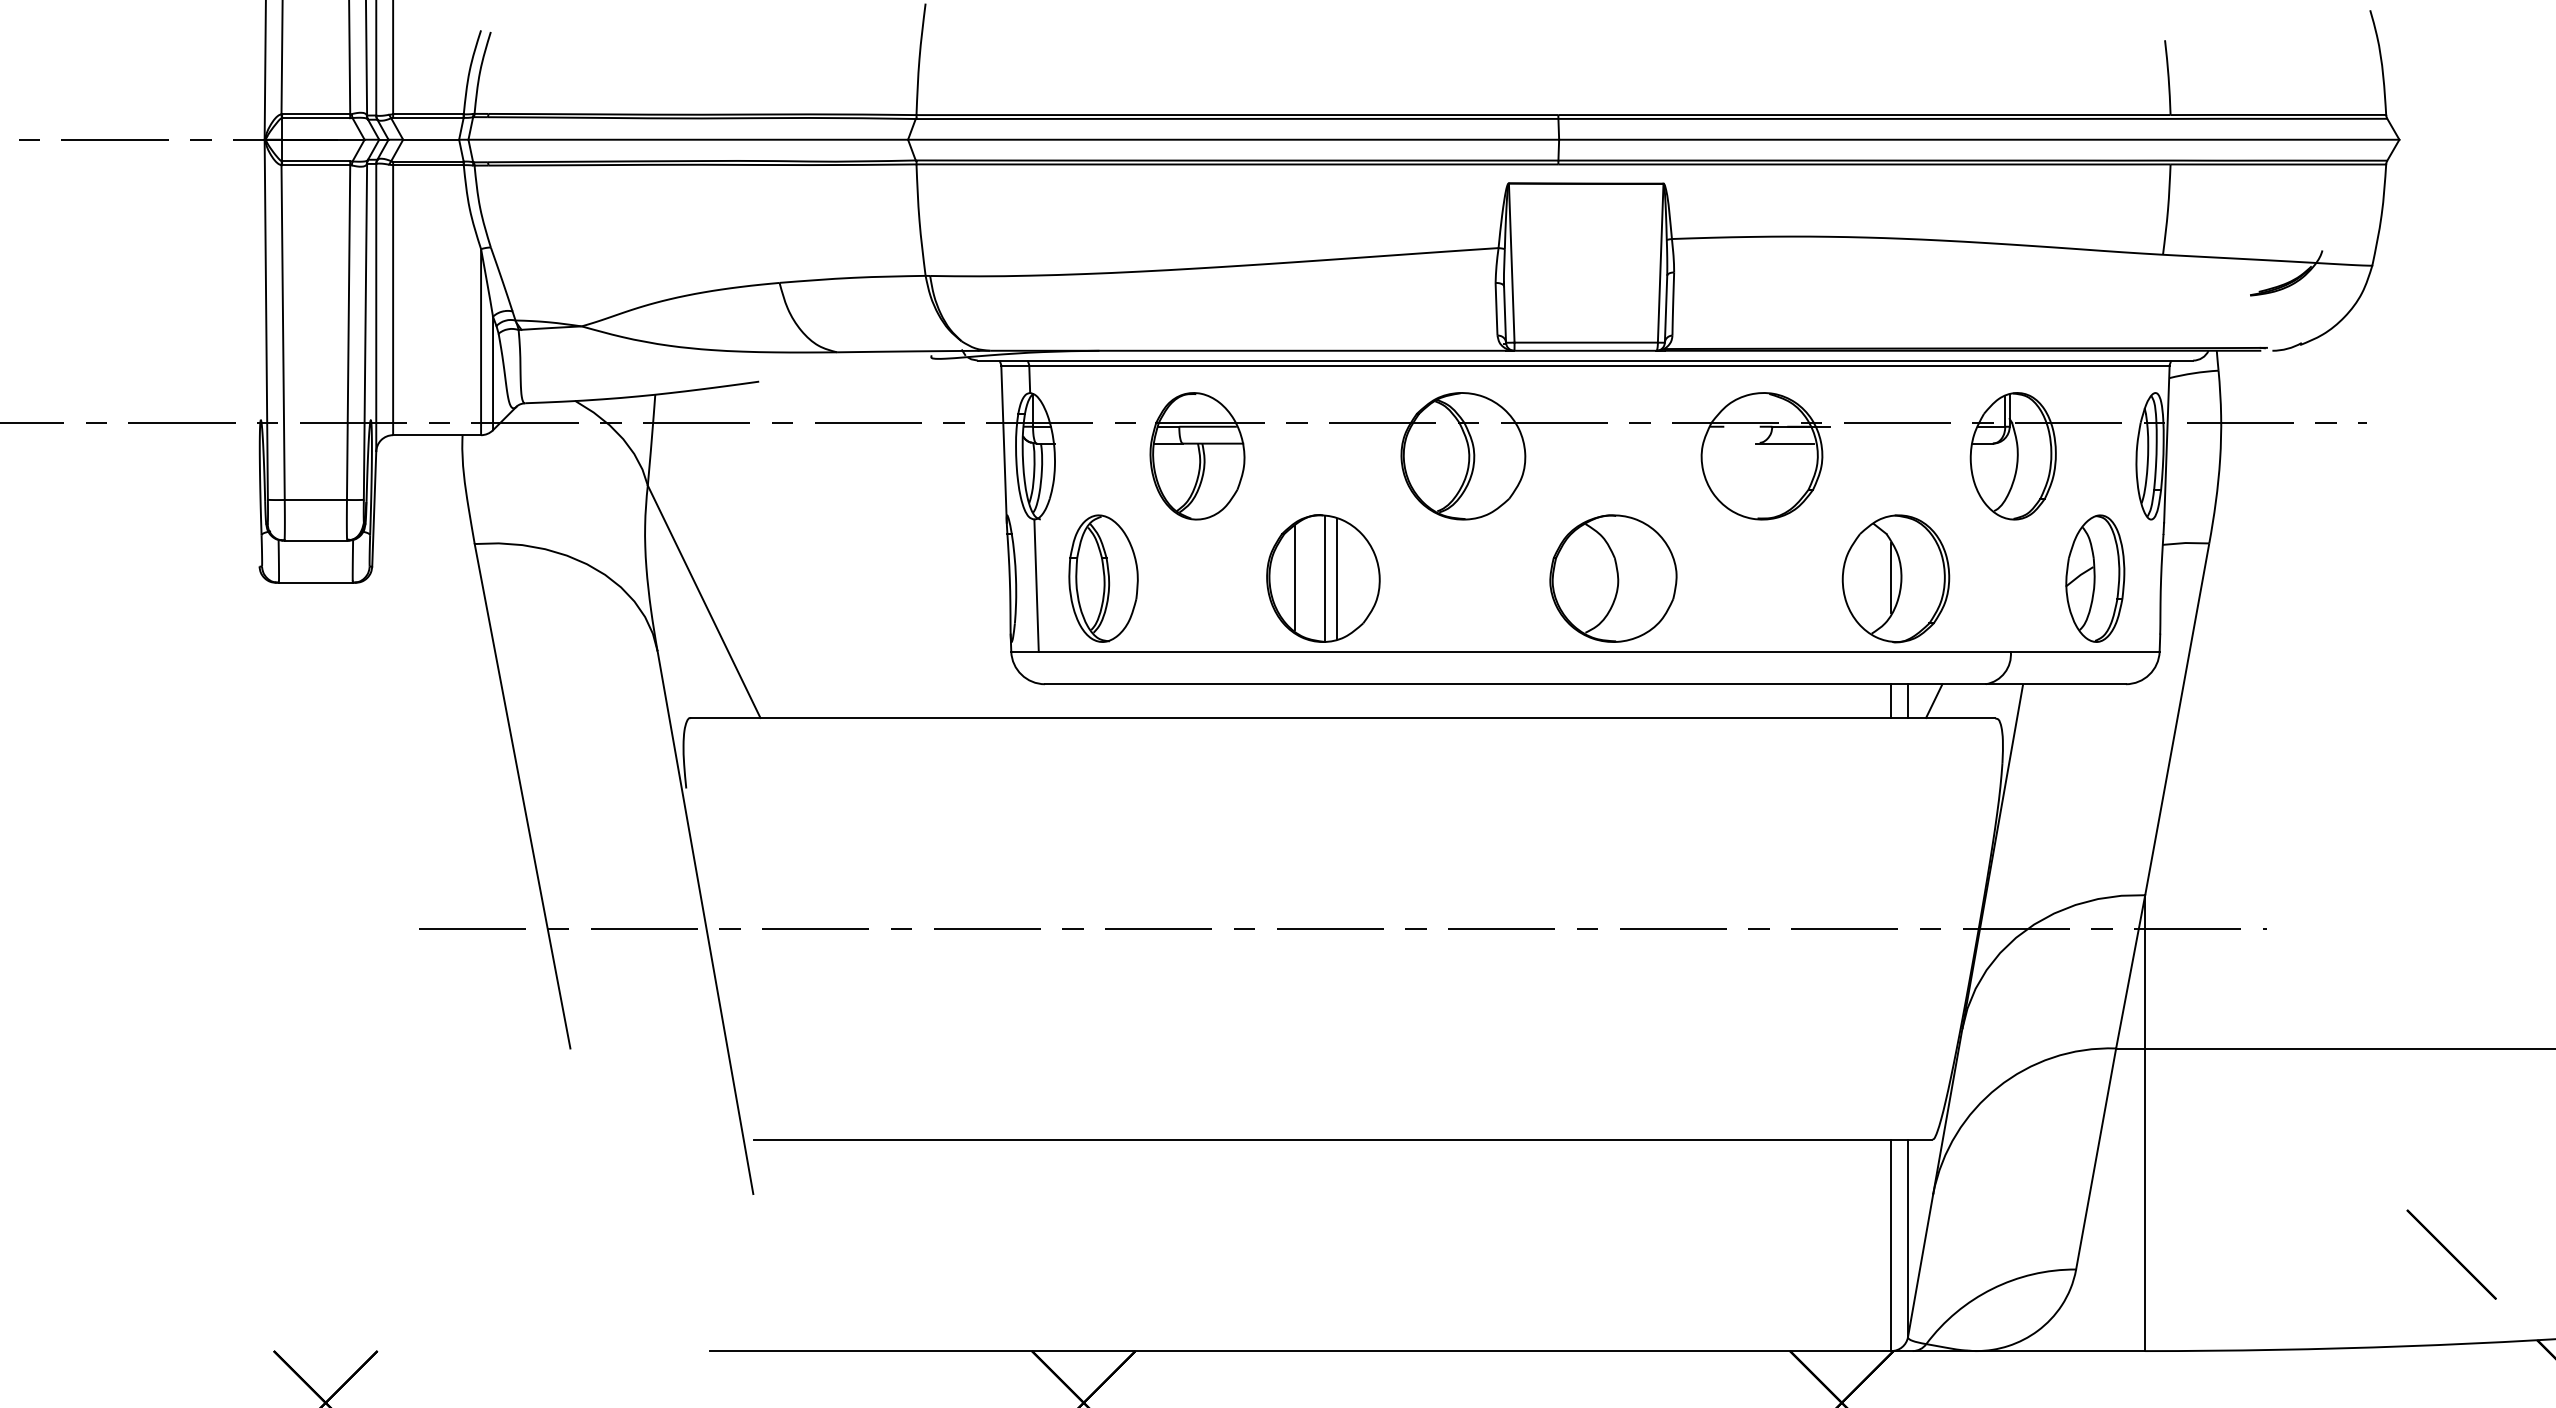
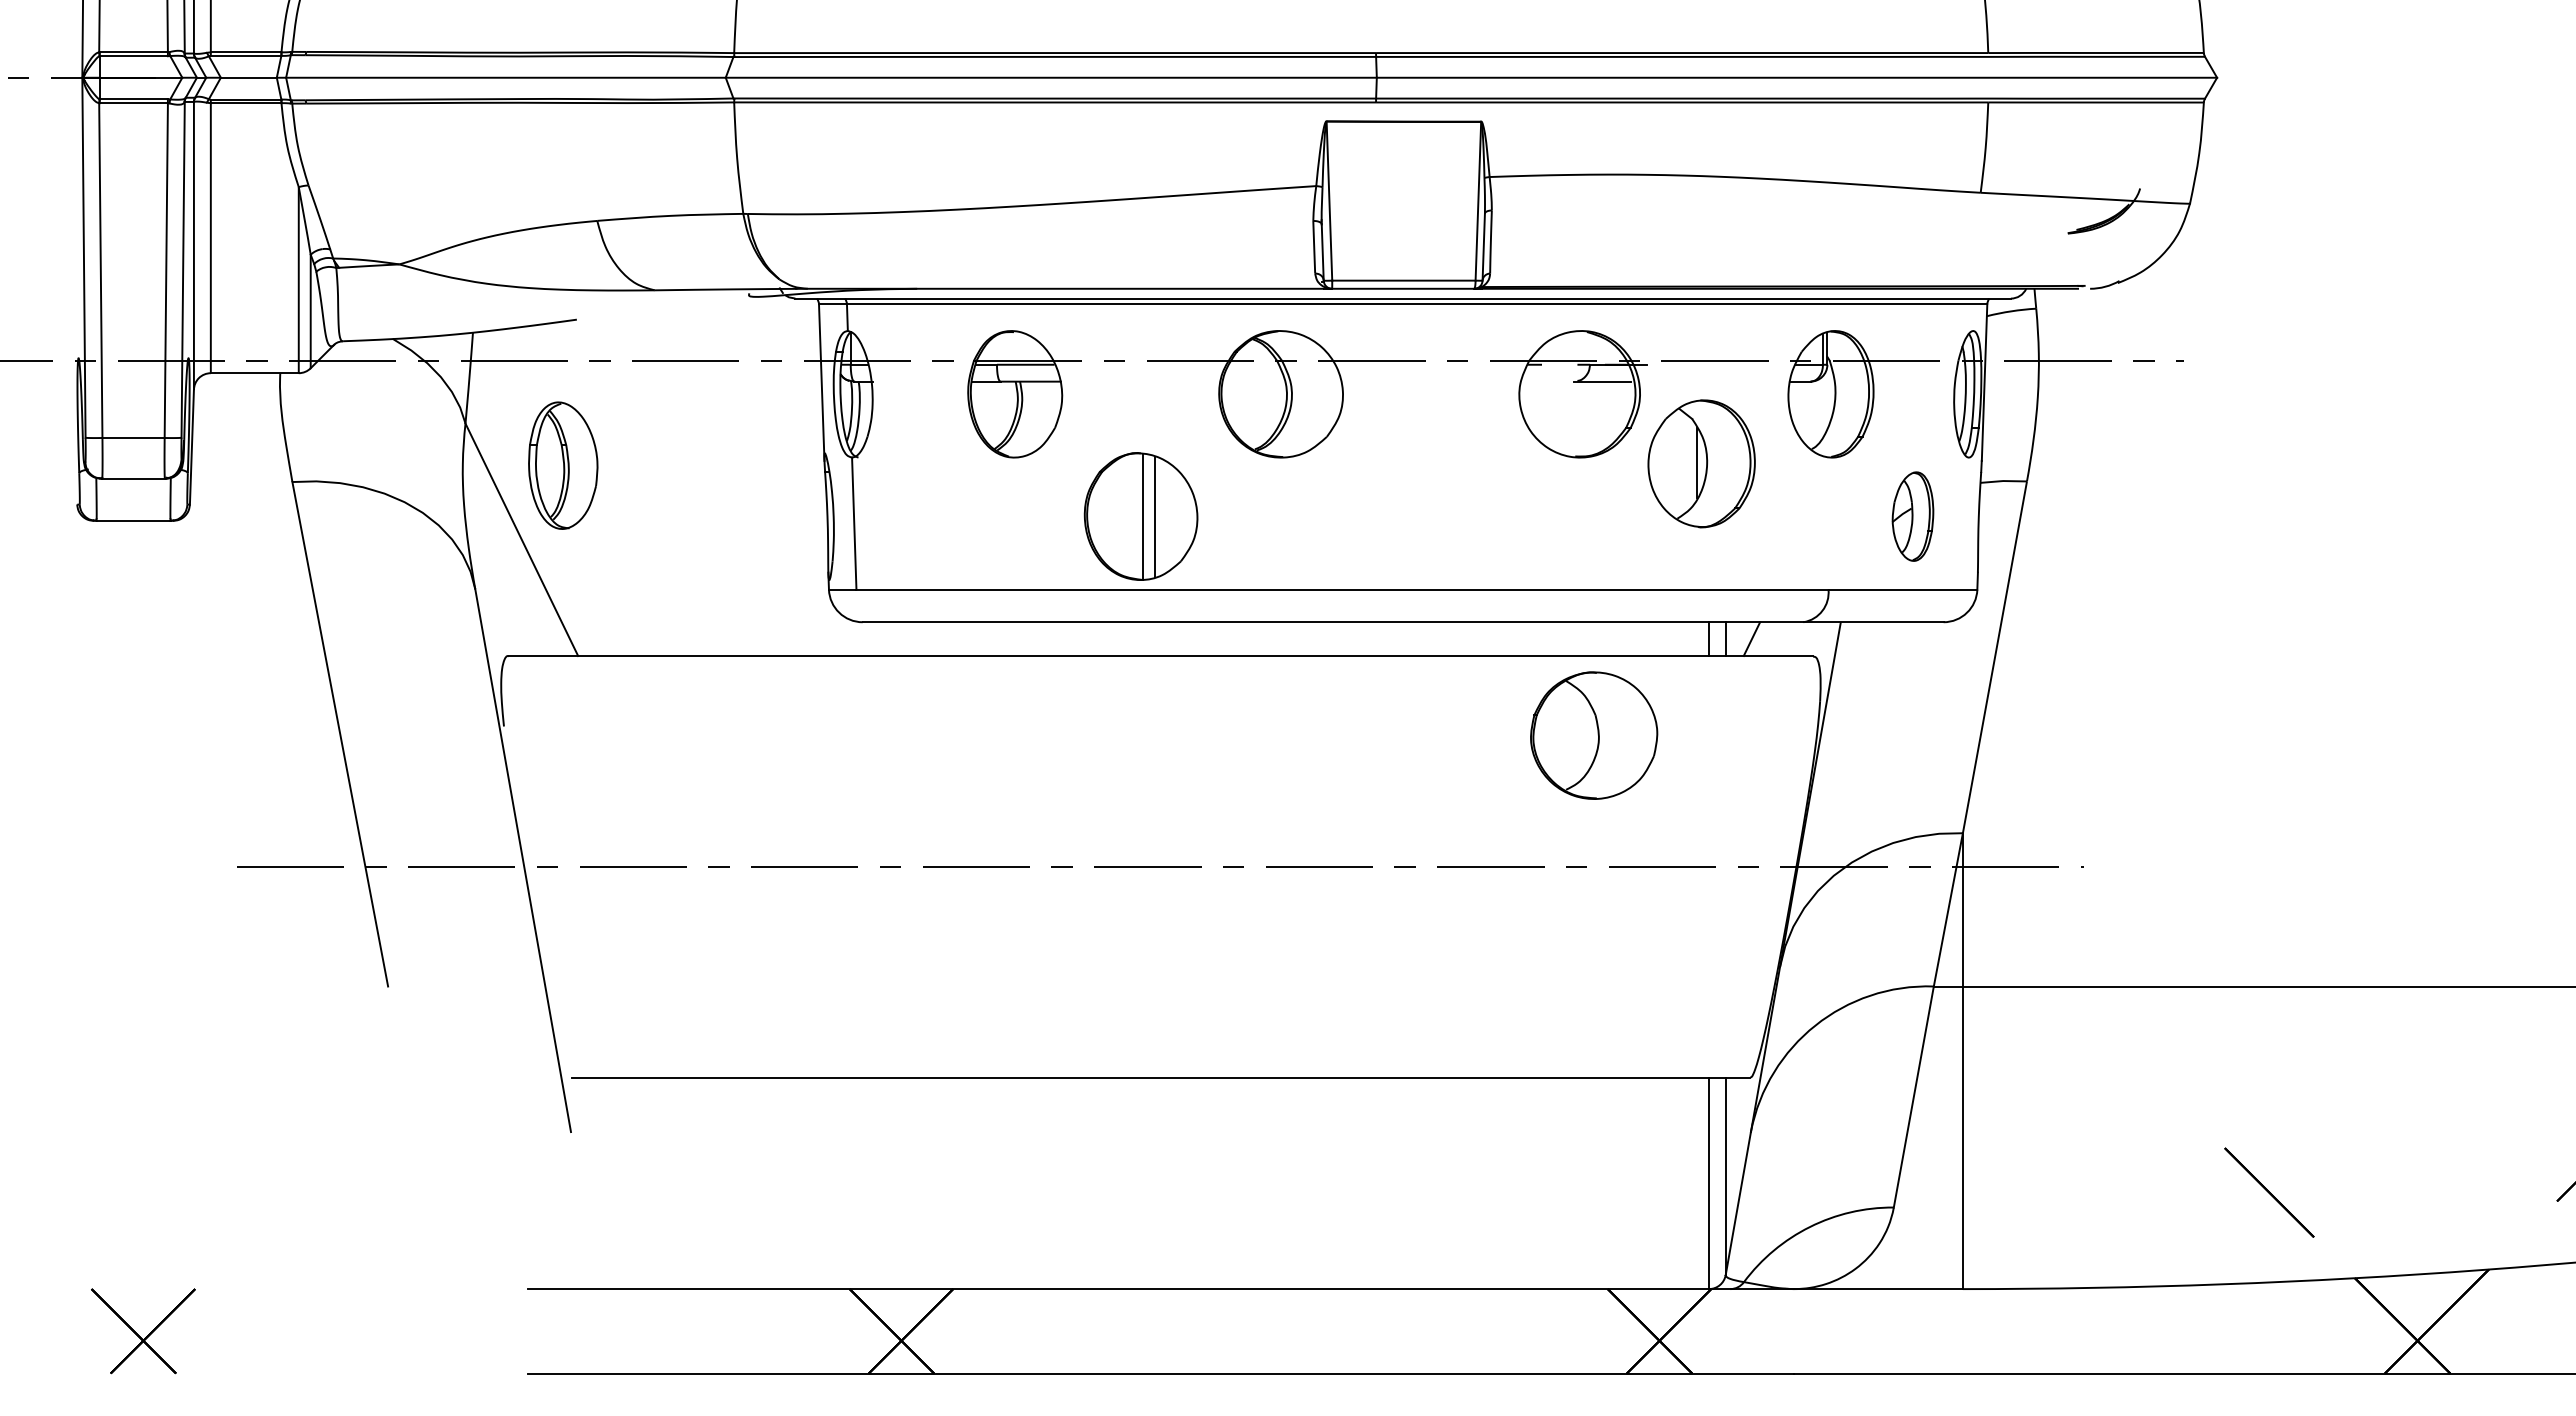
line: (1294, 577) -> (1112, 515), removed
part: (1103, 578) -> (563, 465), moved
part: (1613, 578) -> (1594, 735), moved
part: (1895, 578) -> (1701, 463), moved
part: (2094, 578) -> (1912, 516), size x0.7

